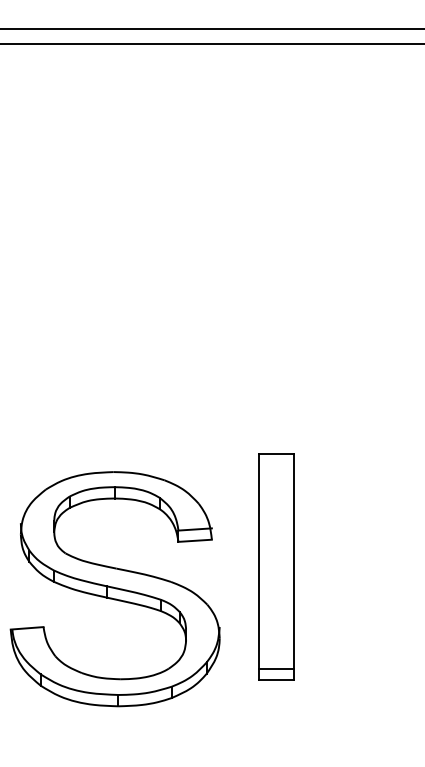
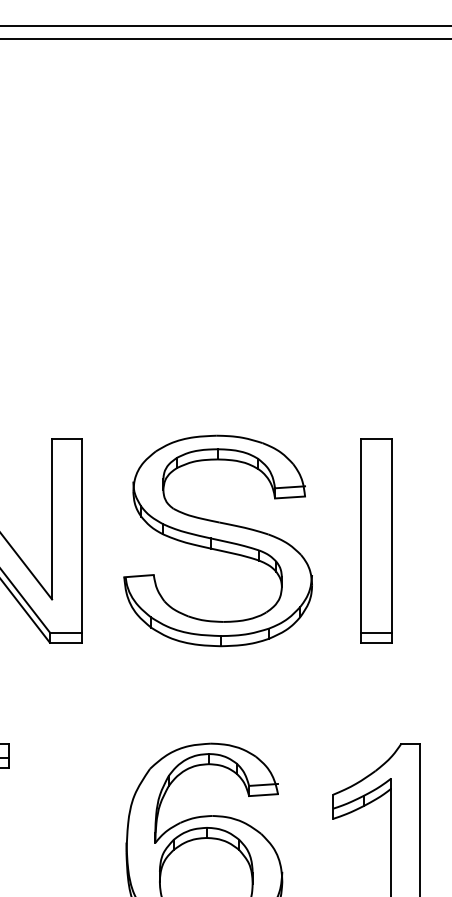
part: (276, 566) -> (376, 540), moved
part: (114, 588) -> (217, 540), moved

